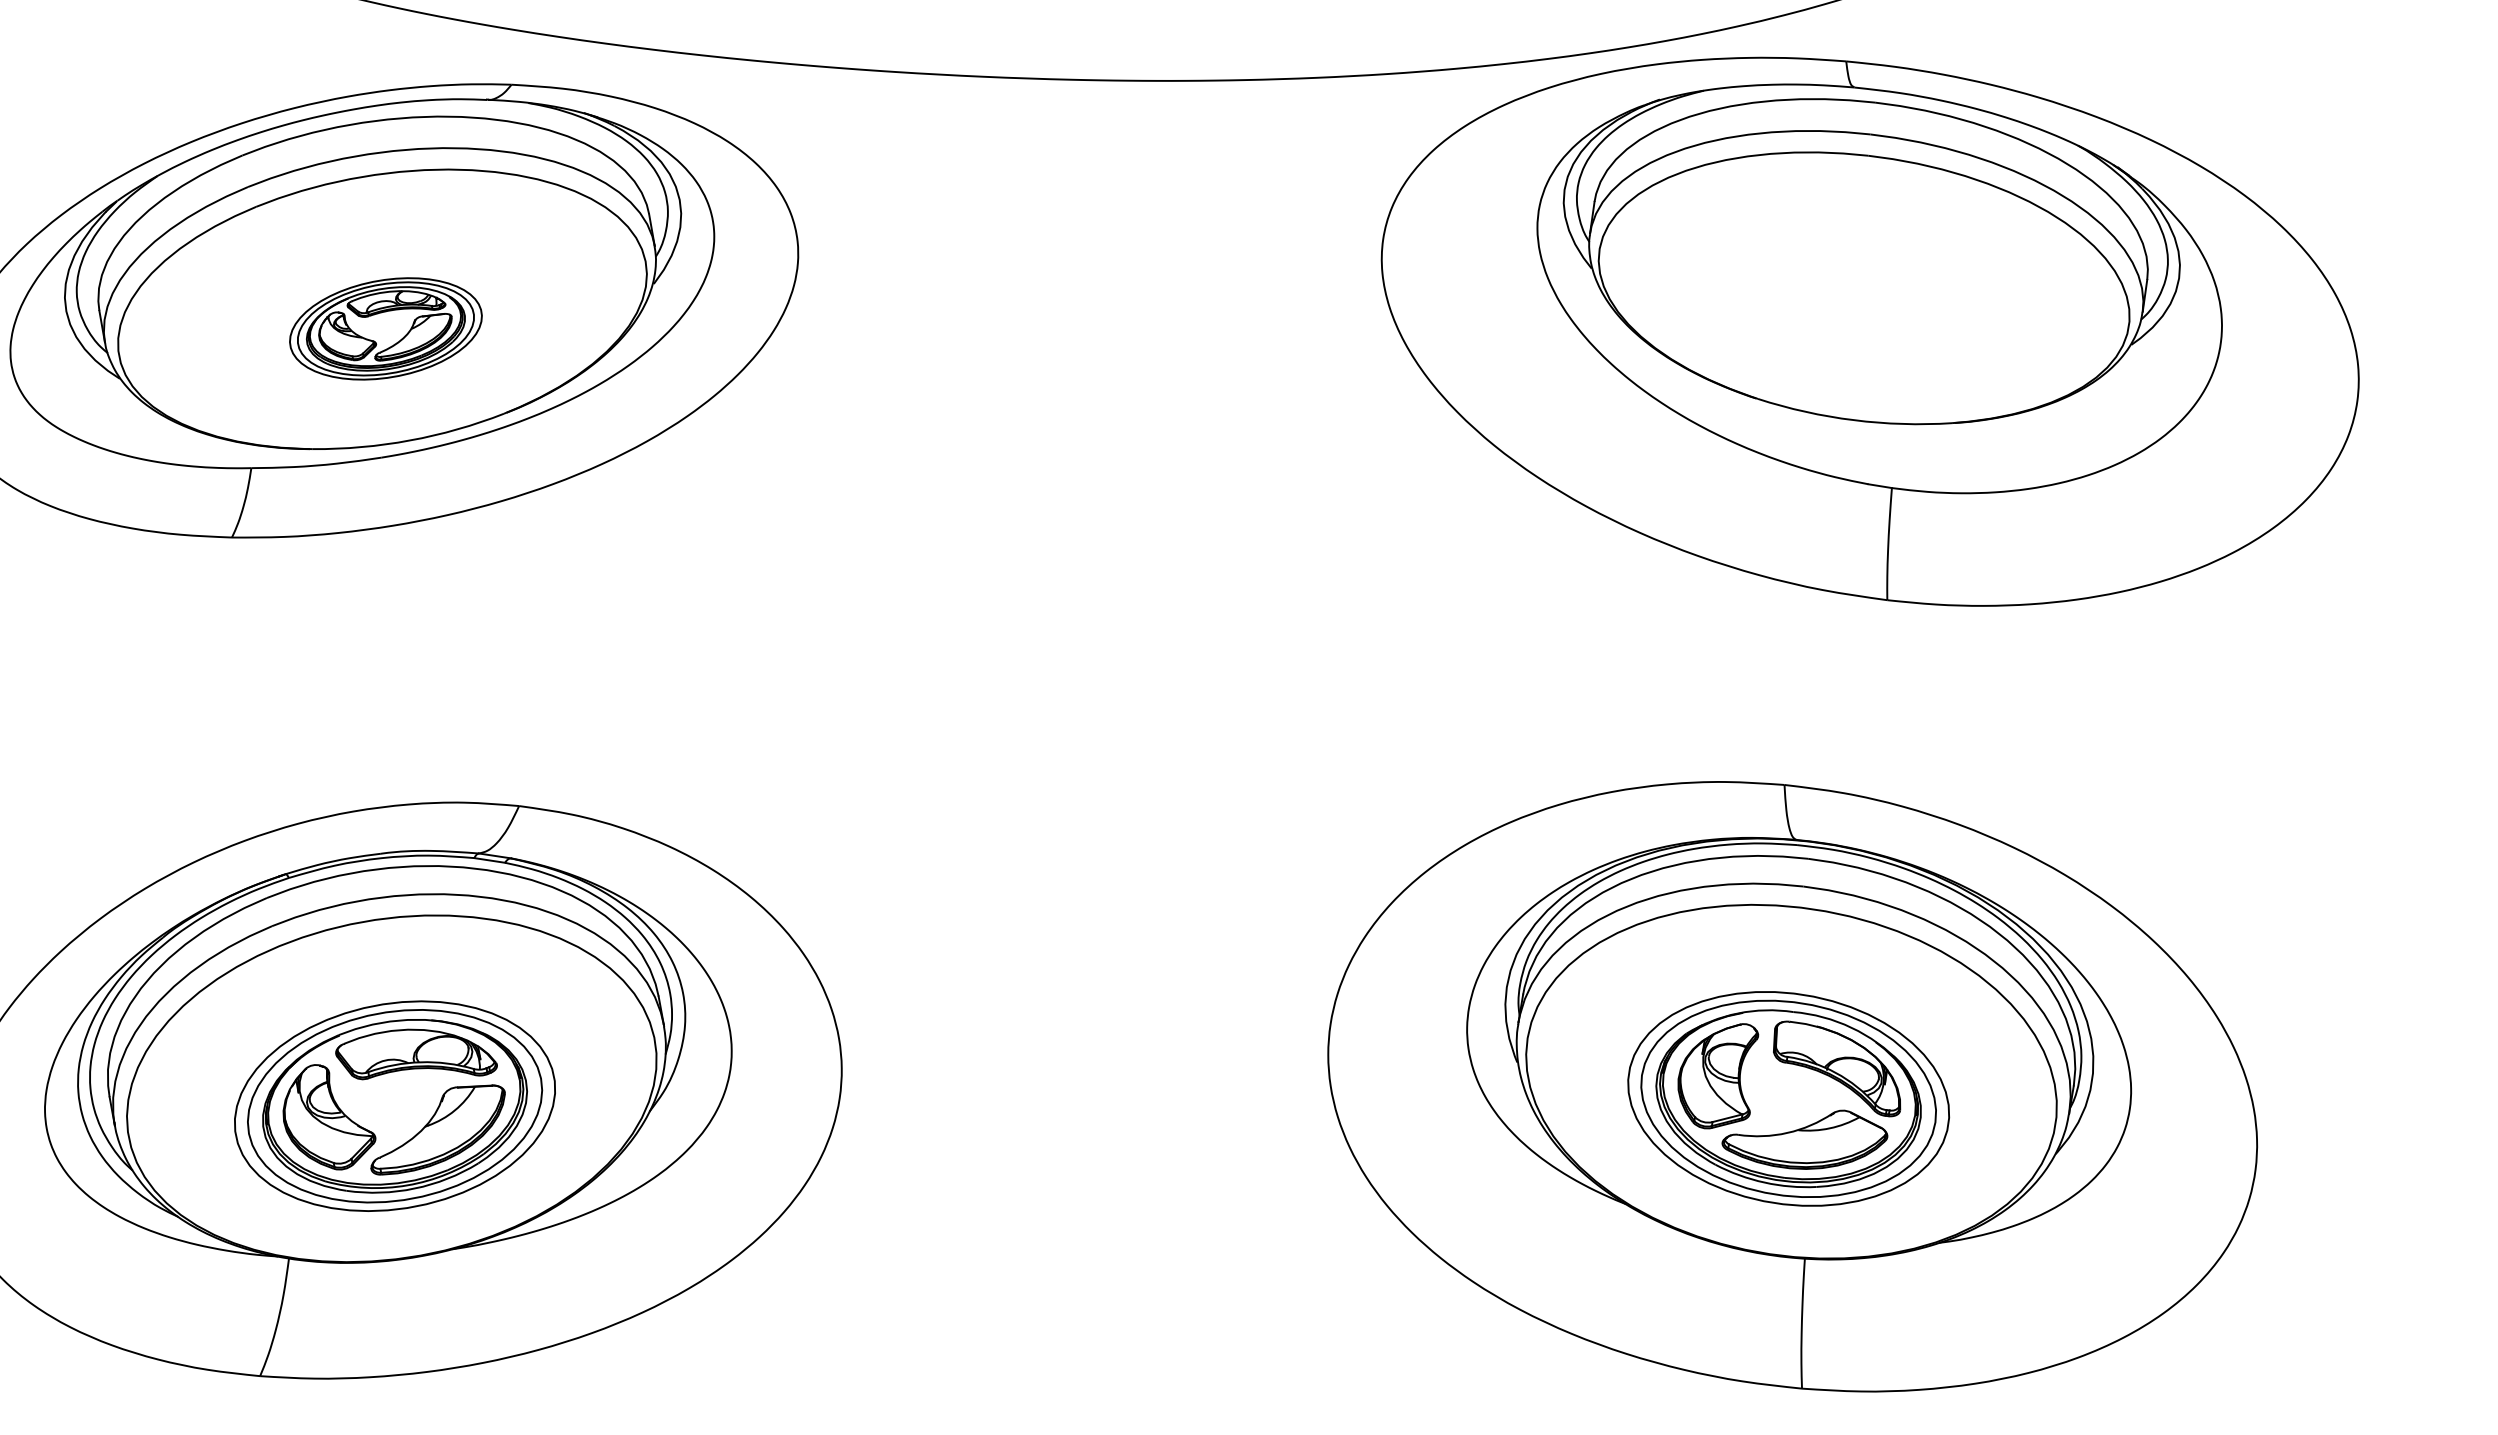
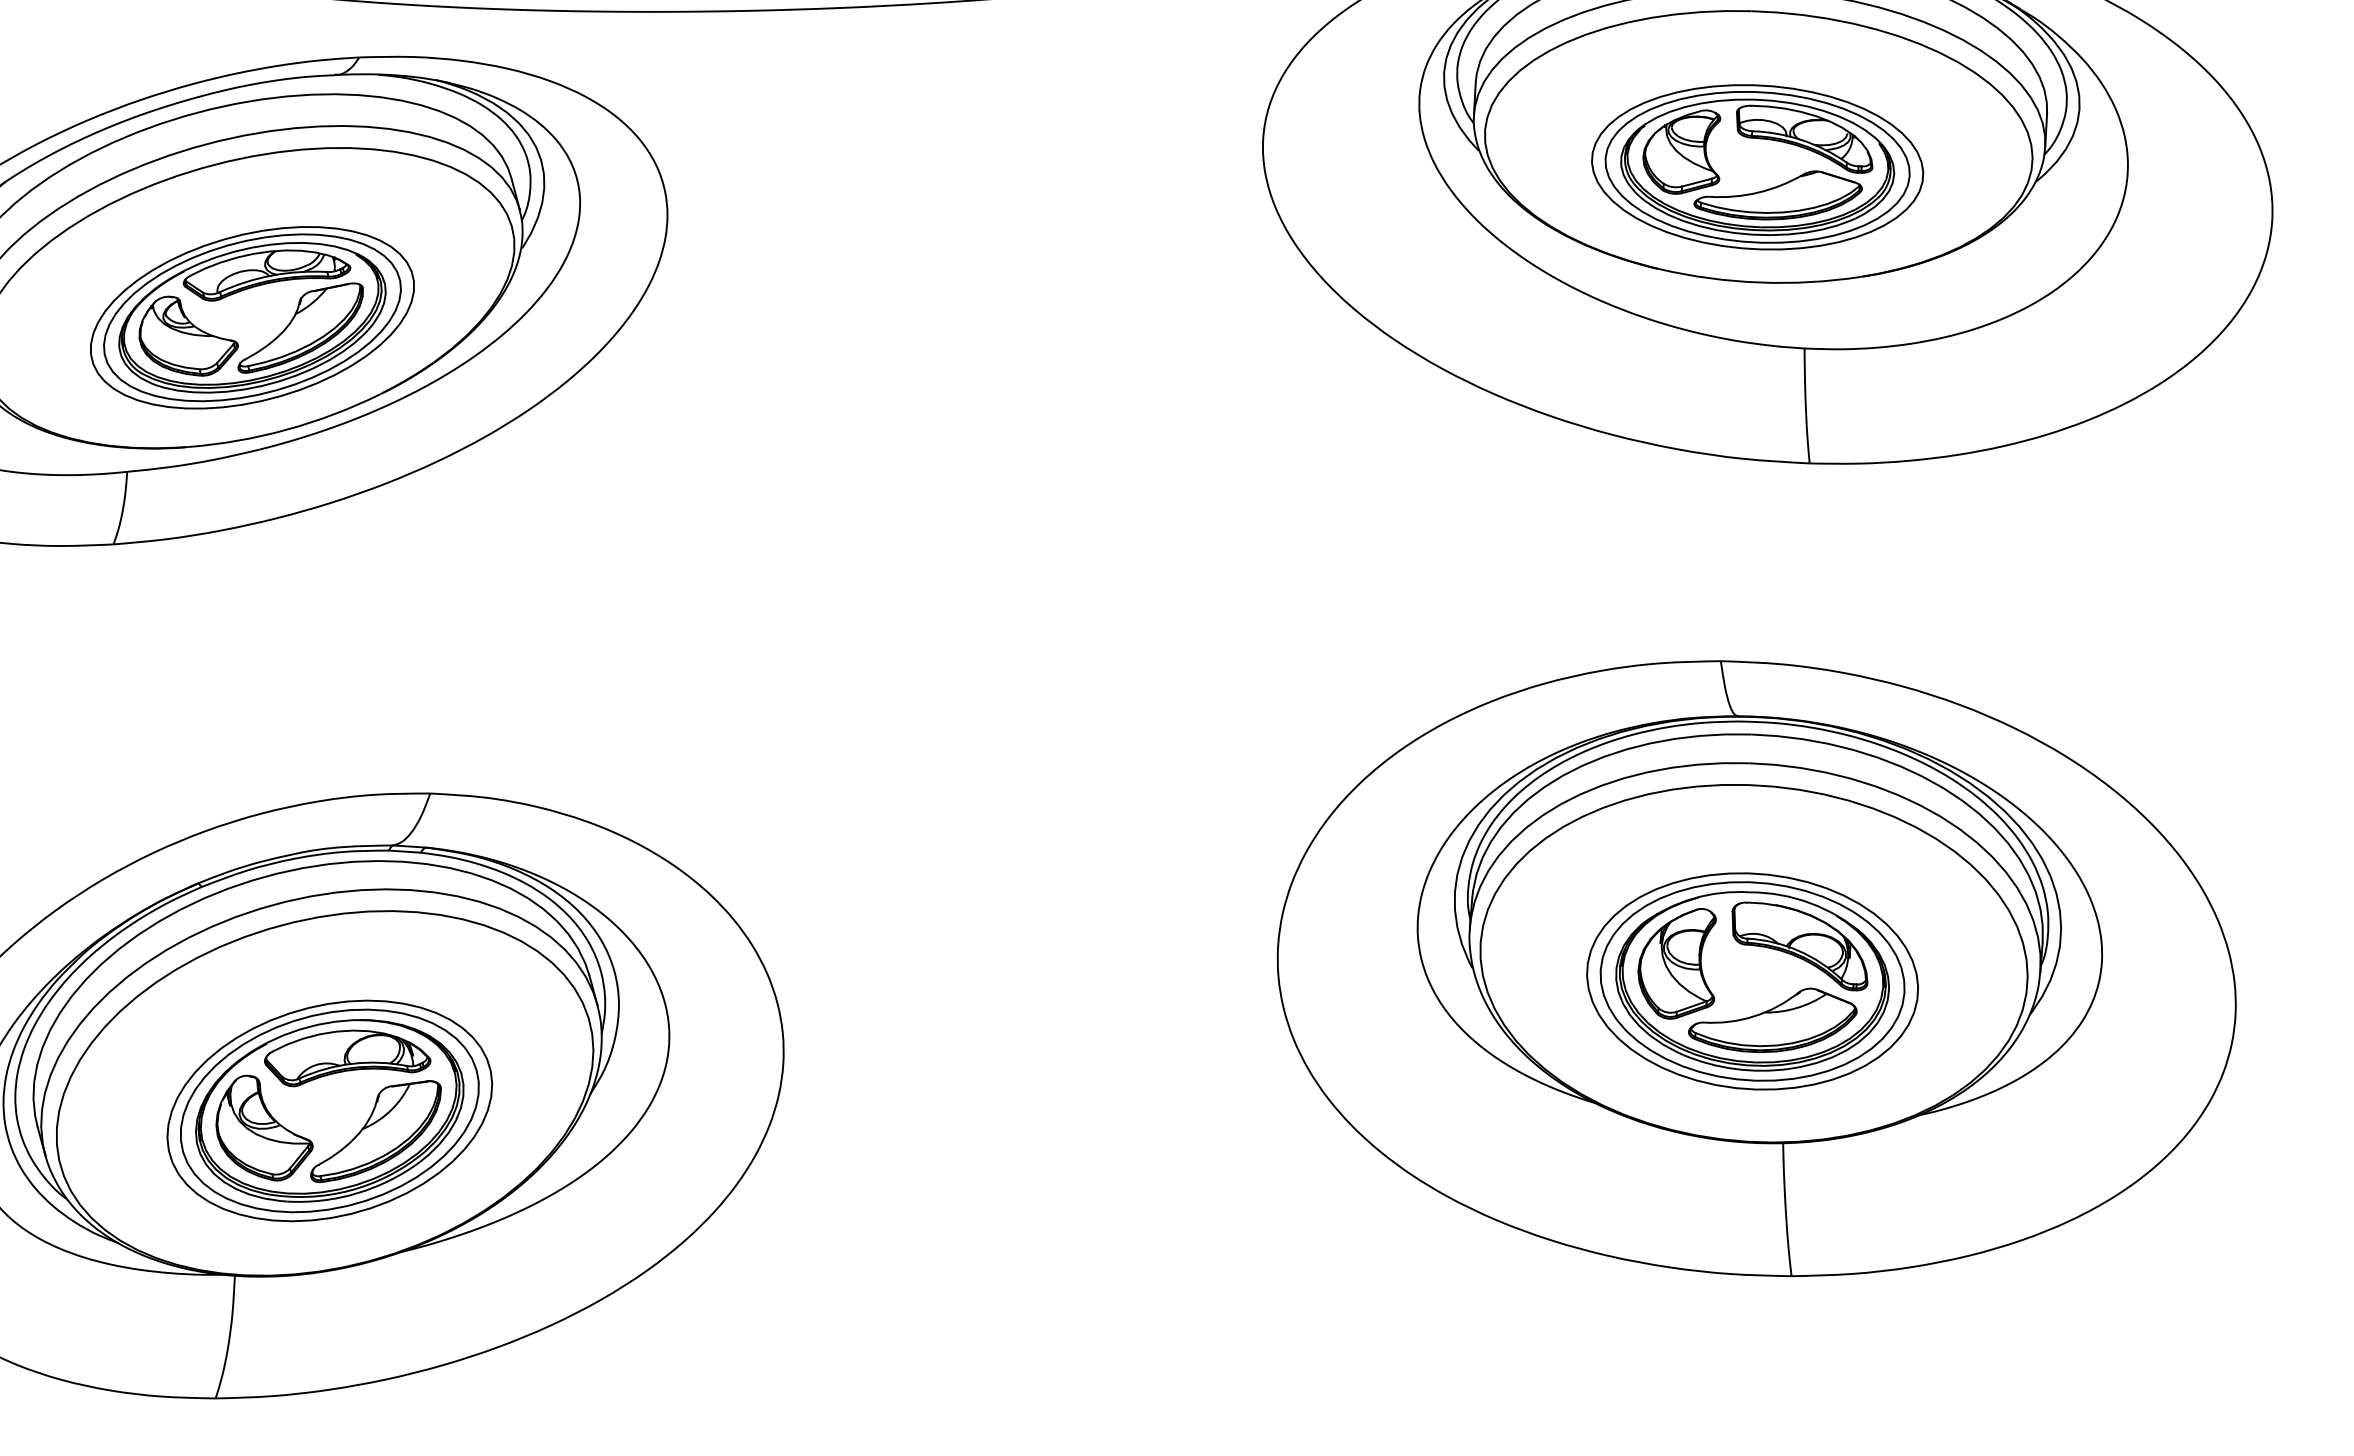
part: (1860, 307) -> (1756, 166), added
part: (385, 328) -> (251, 317), size x1.67

